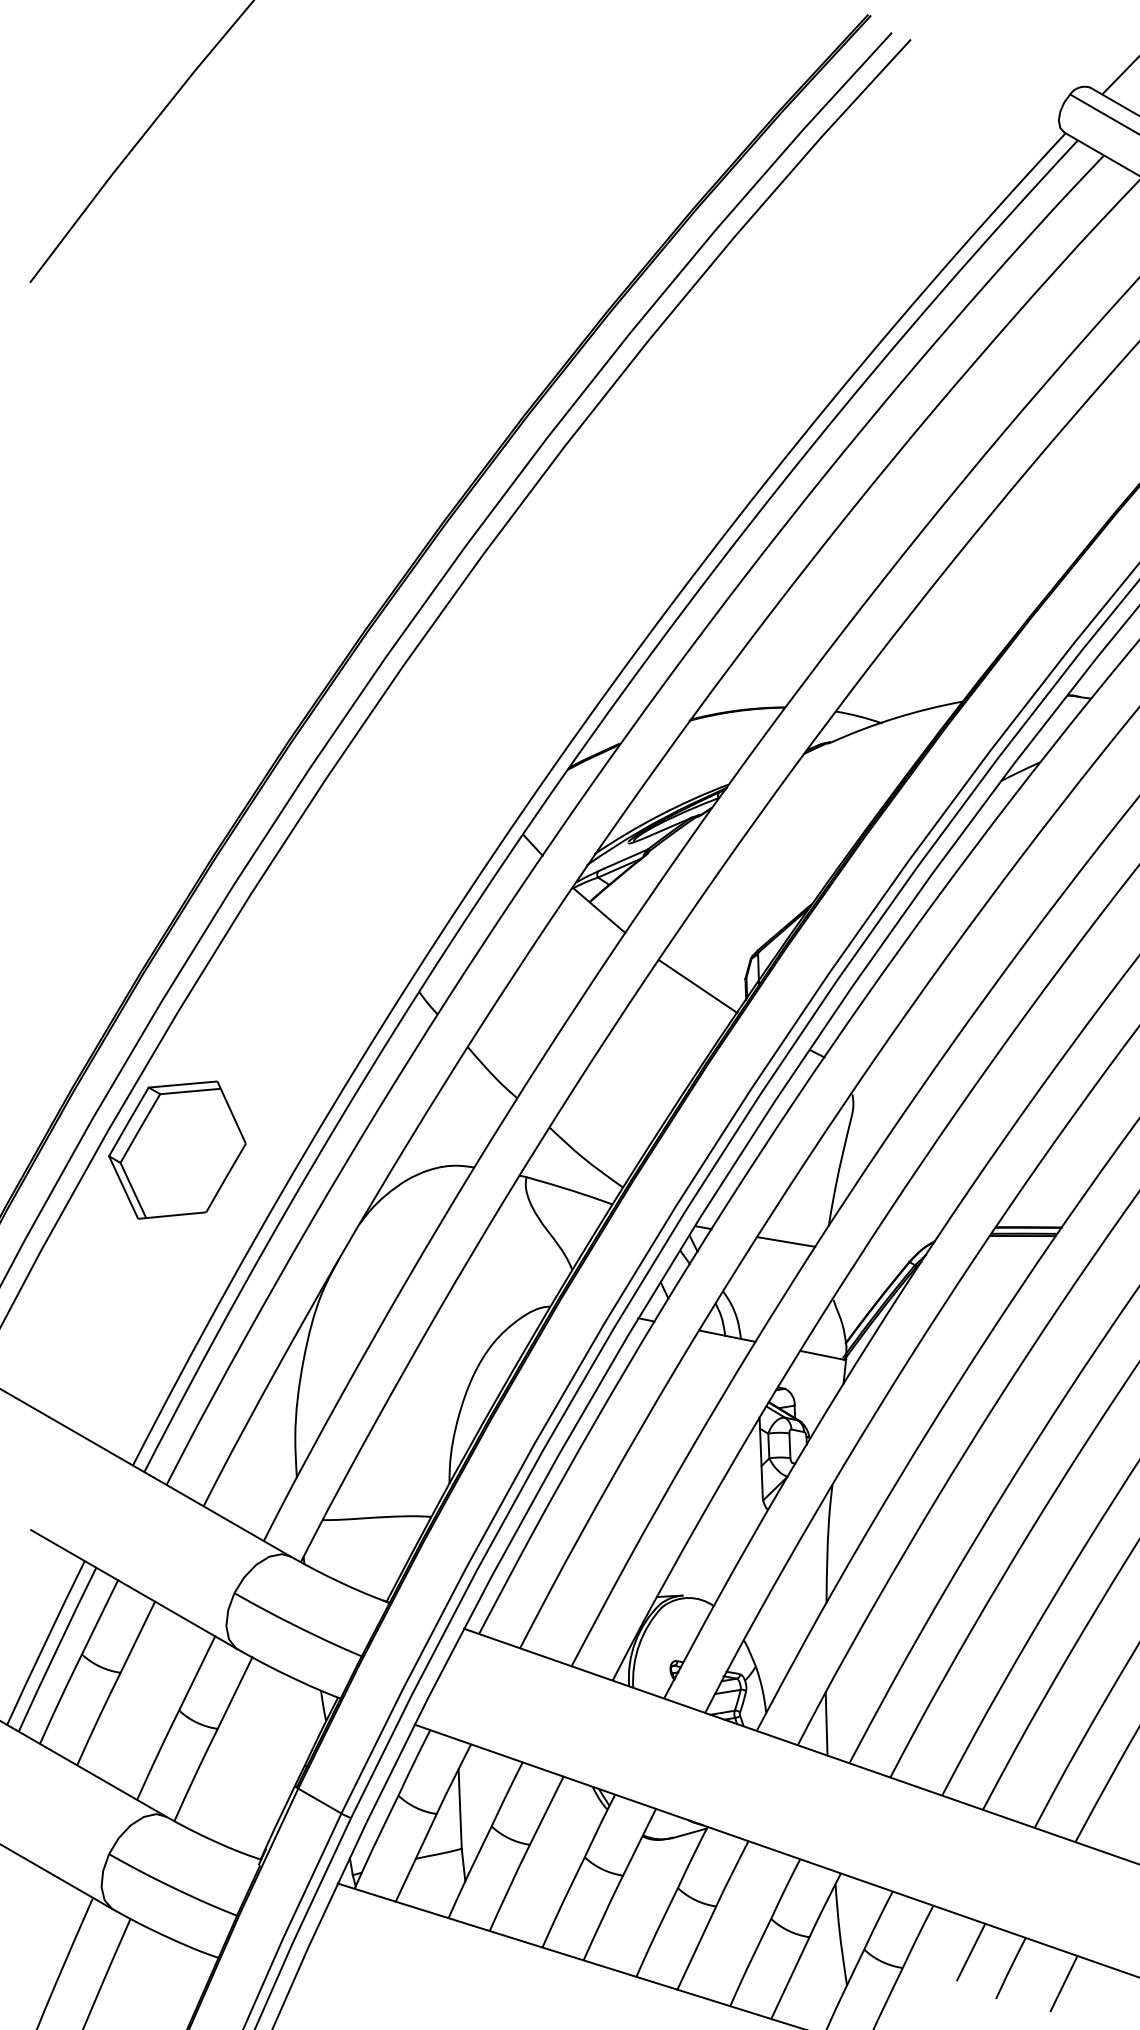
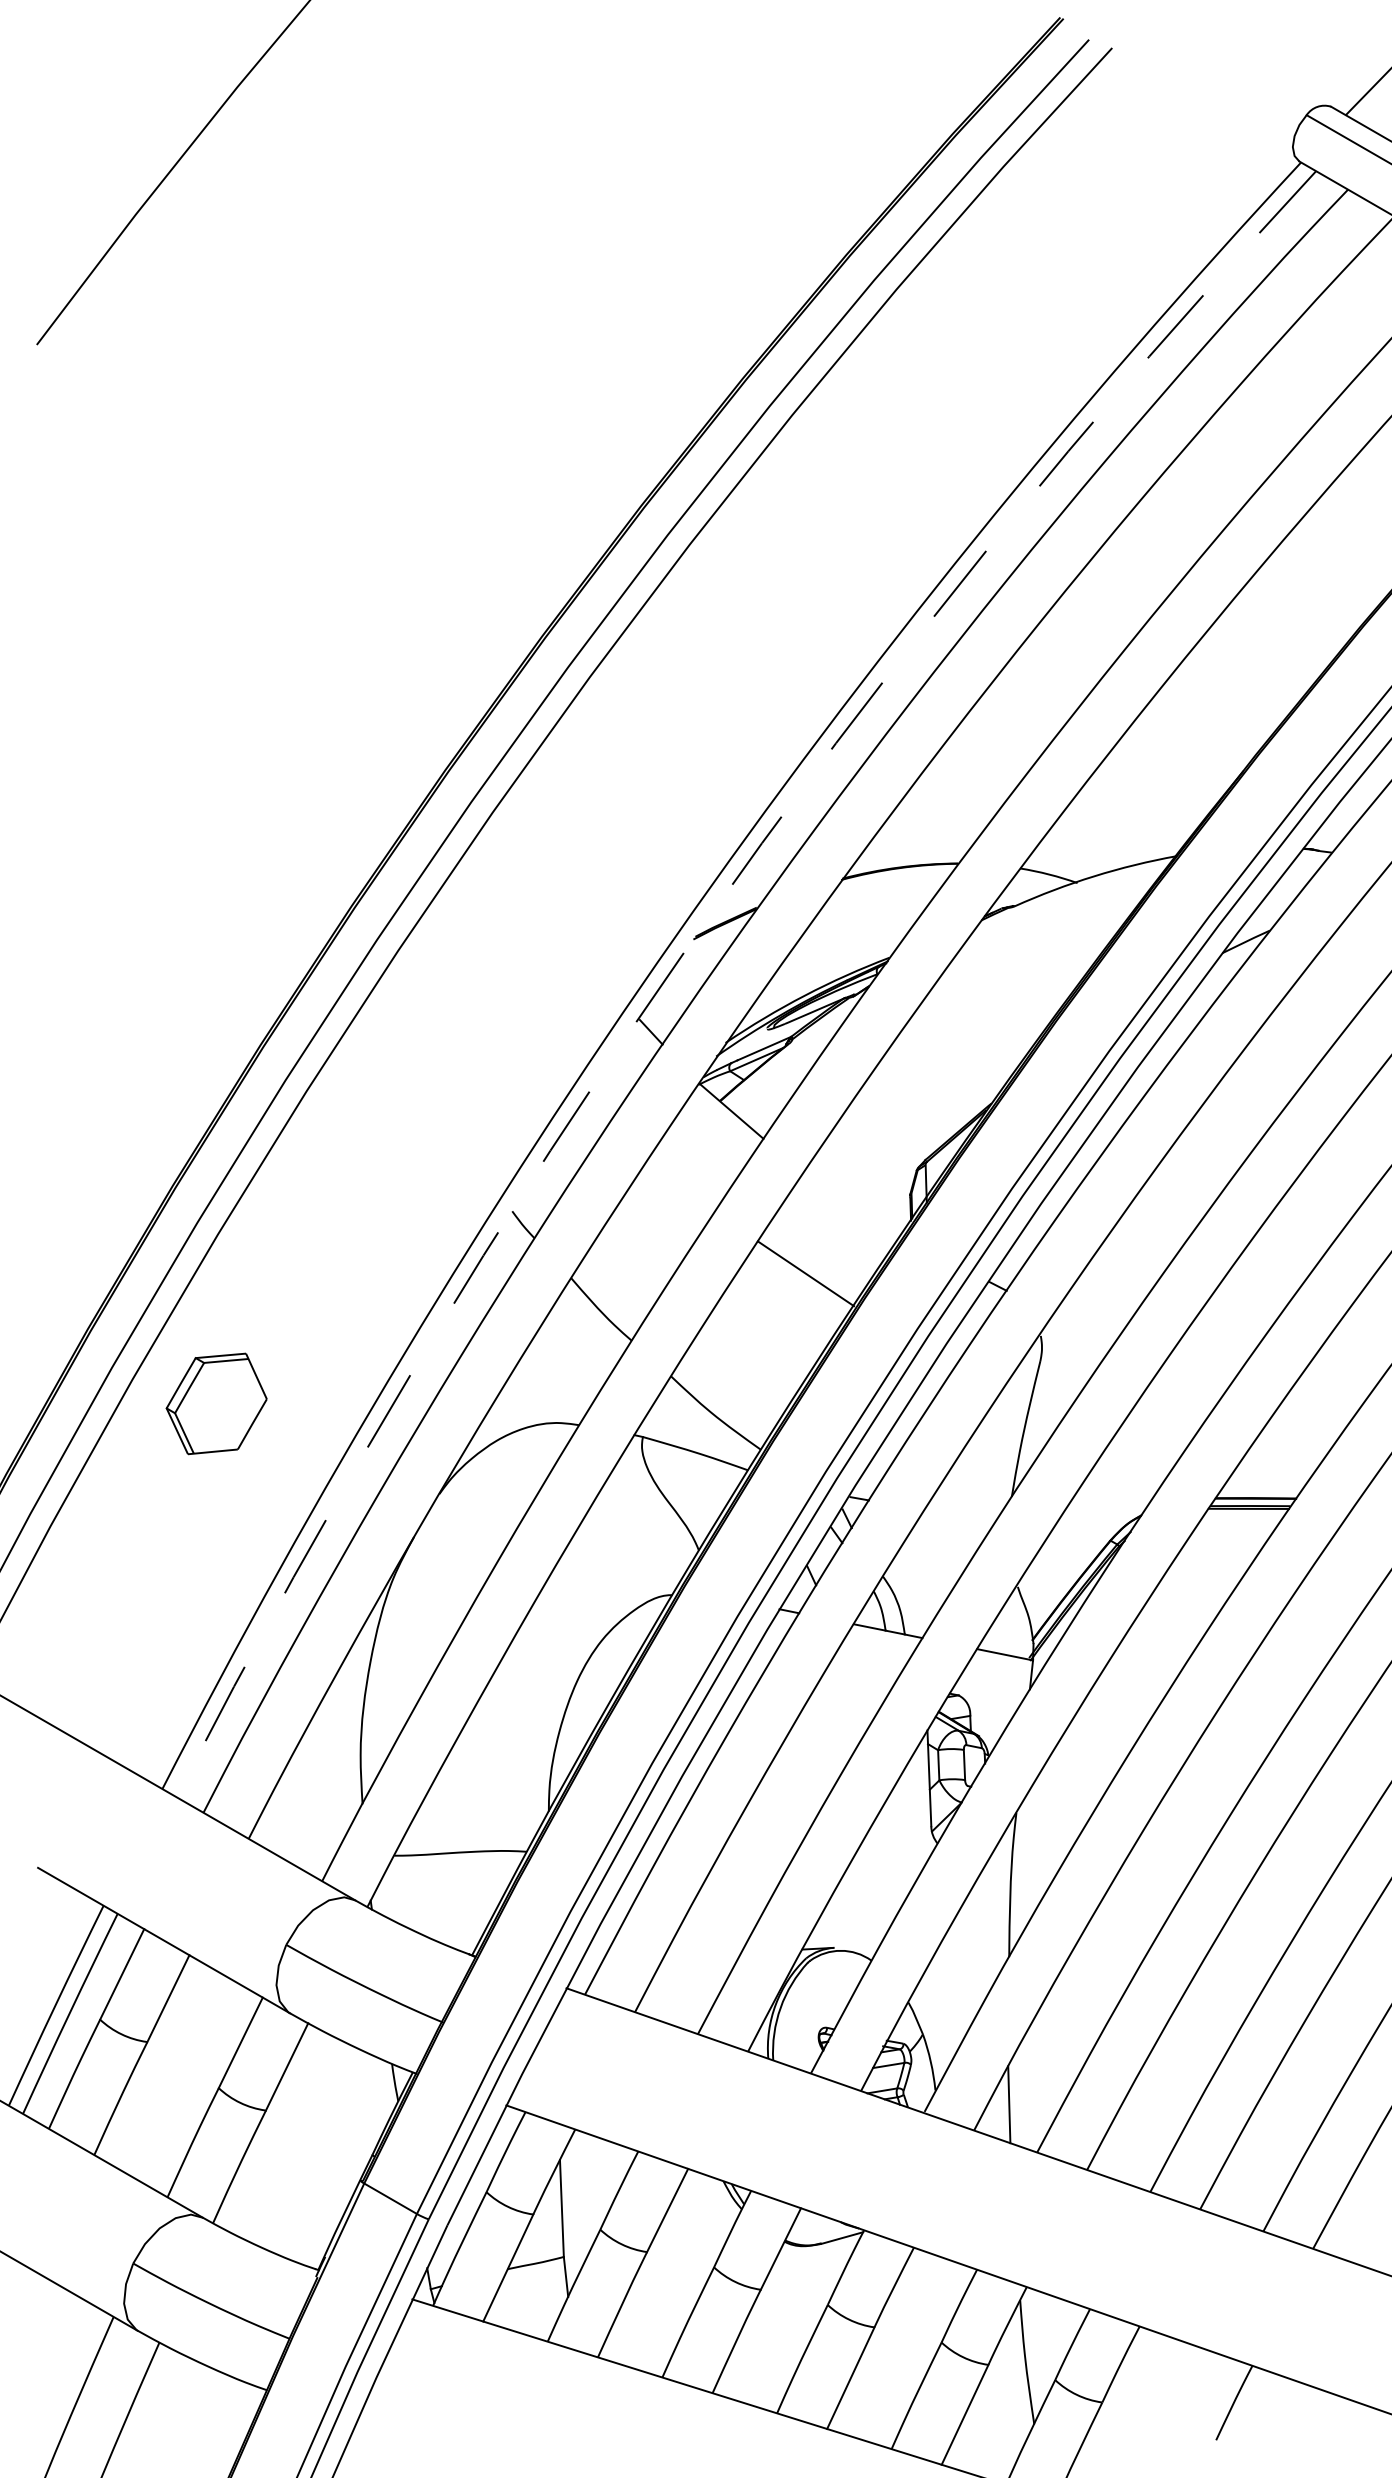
arc: (564, 773) -> (689, 944), solid -> dashed
line: (697, 986) -> (805, 1273), moved
part: (177, 1149) -> (216, 1403), size x0.6
line: (786, 1241) -> (960, 1515), removed
line: (971, 1951) -> (1186, 2382), removed
line: (1063, 1983) -> (1298, 2421), removed

